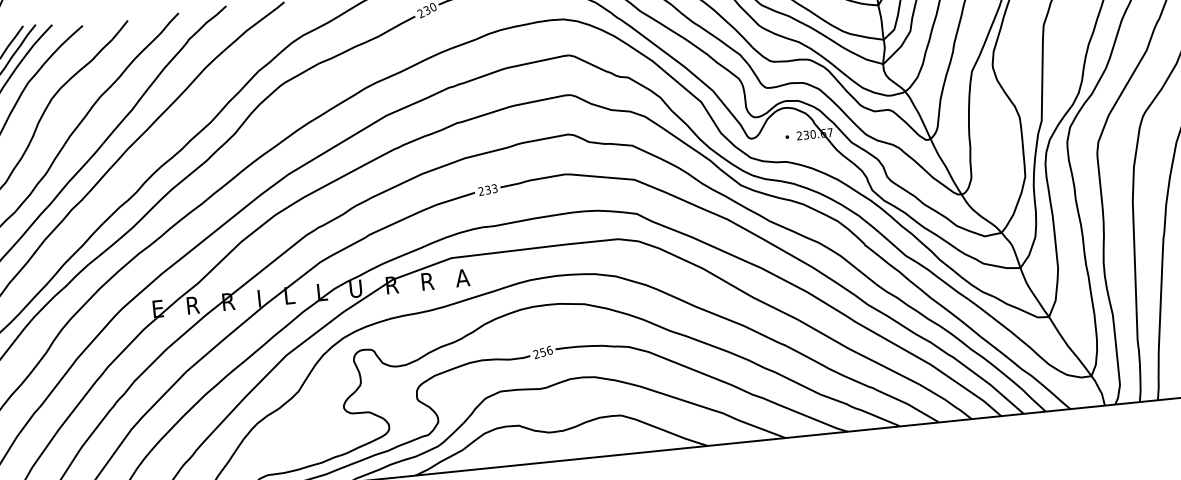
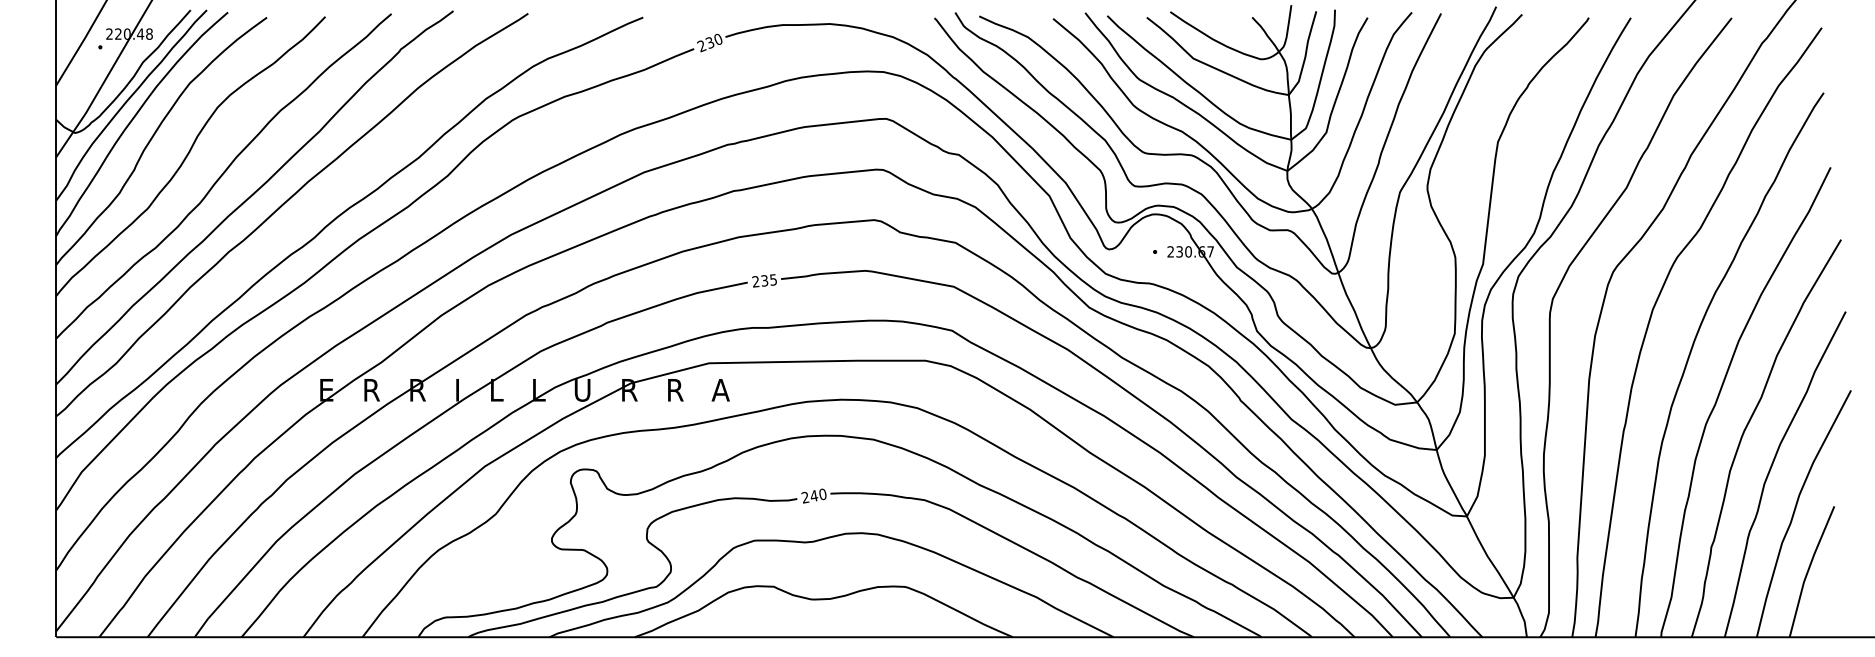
text: (494, 188) -> (773, 279), 233 -> 235
text: (546, 350) -> (818, 494), 256 -> 240

